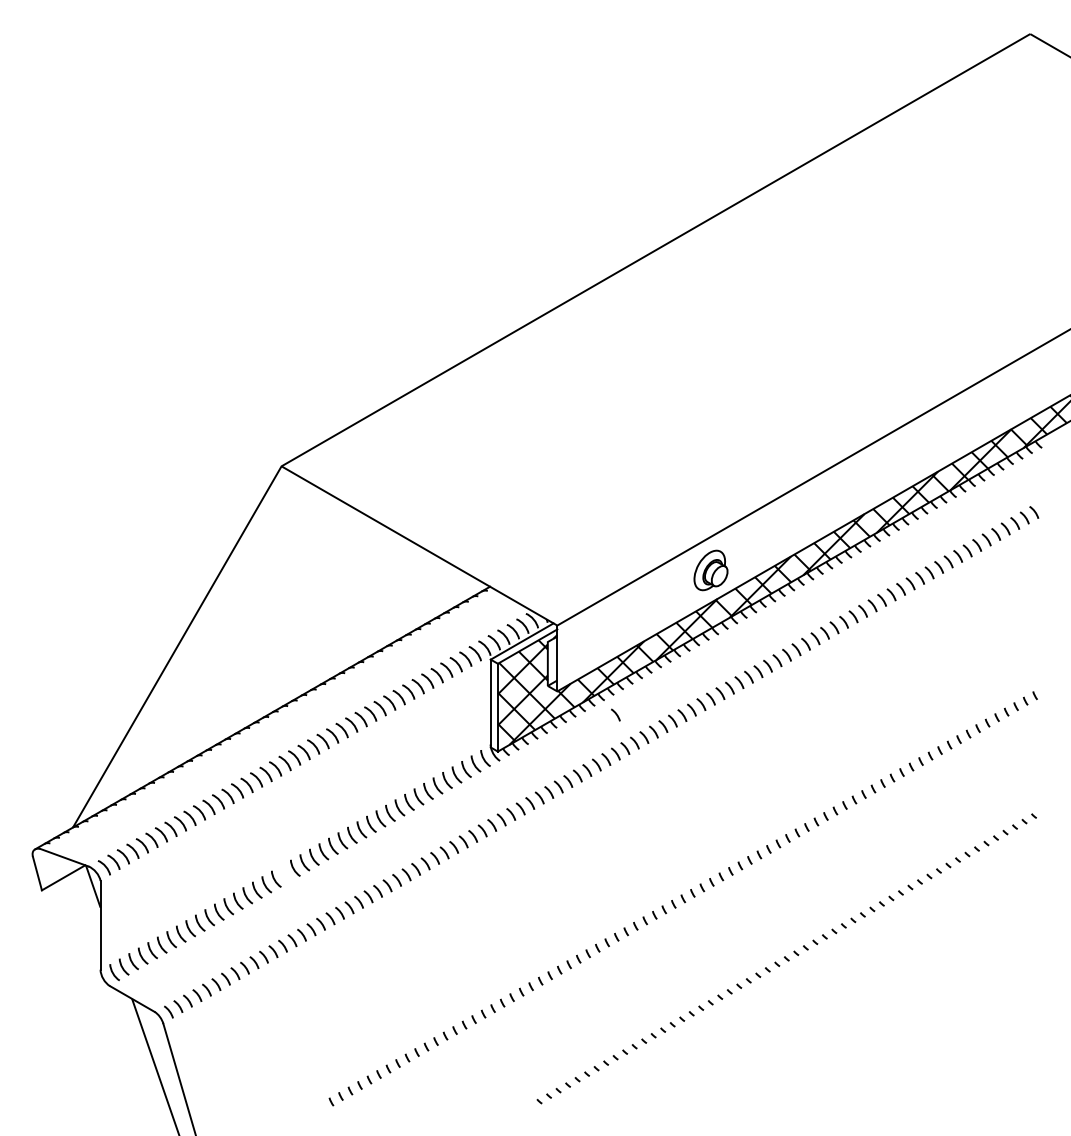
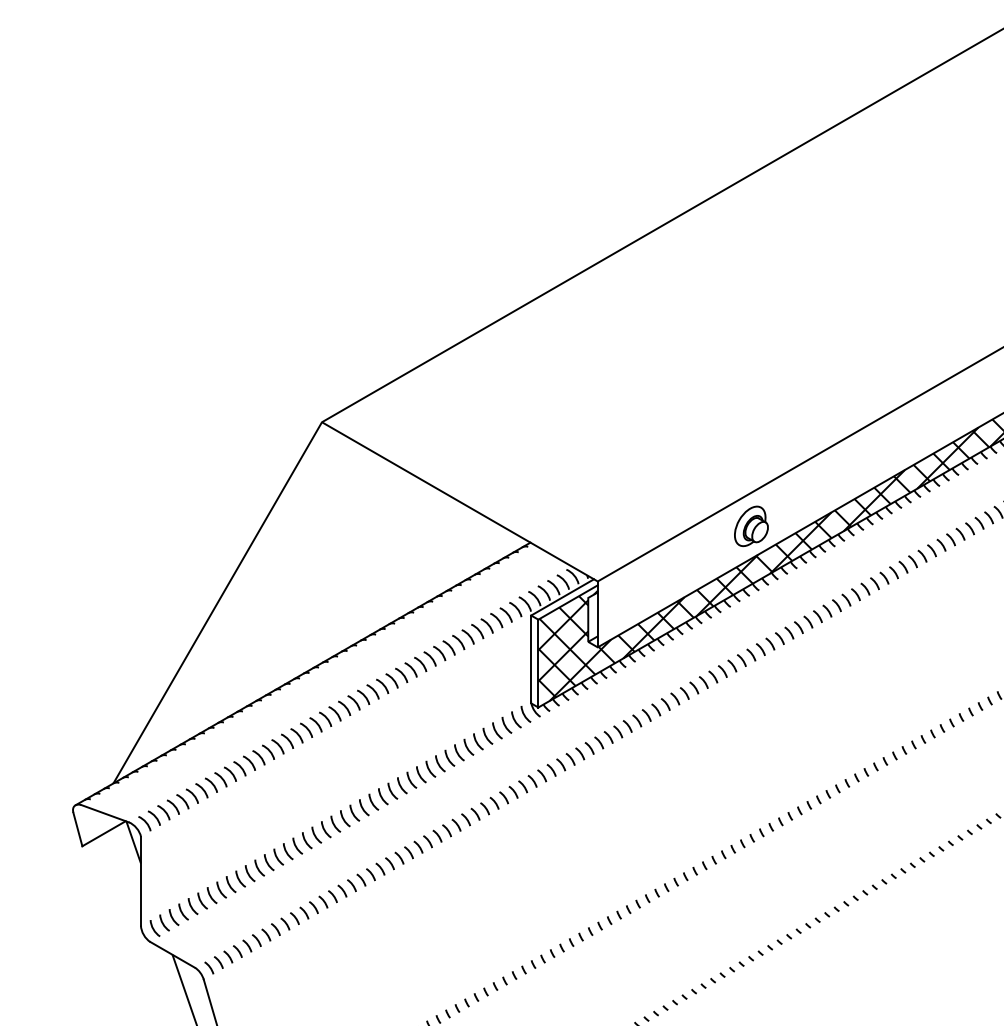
curve: (615, 714) -> (655, 670), removed
curve: (284, 873) -> (324, 829), added

